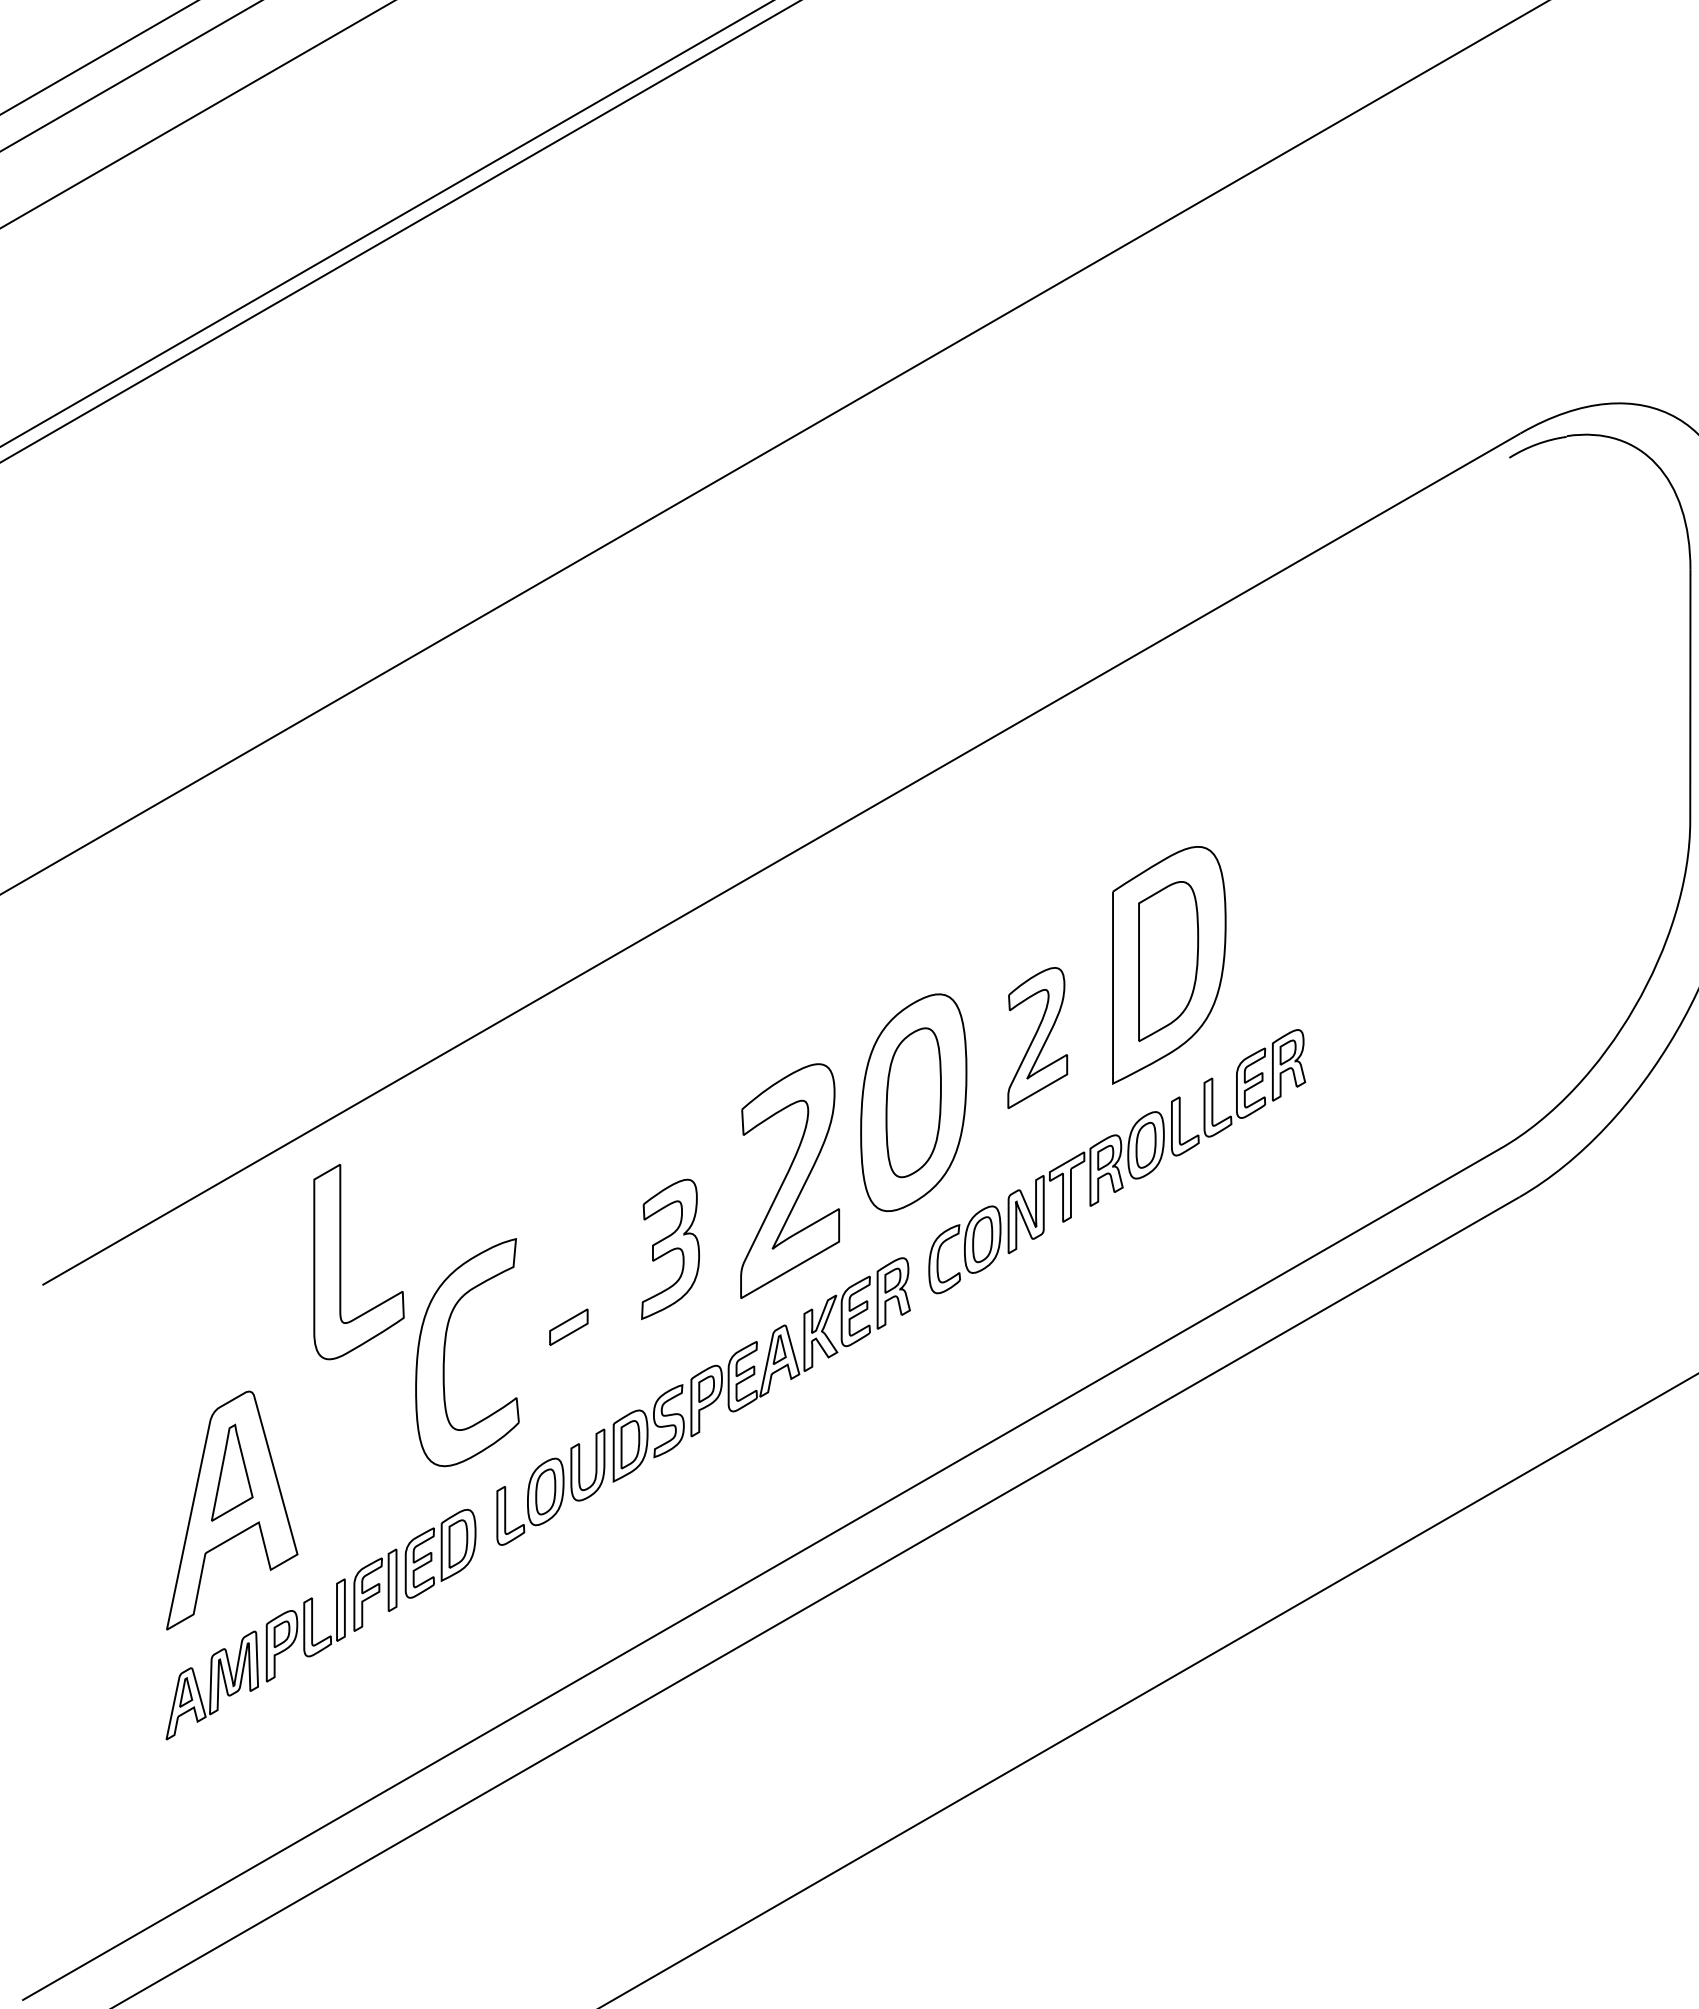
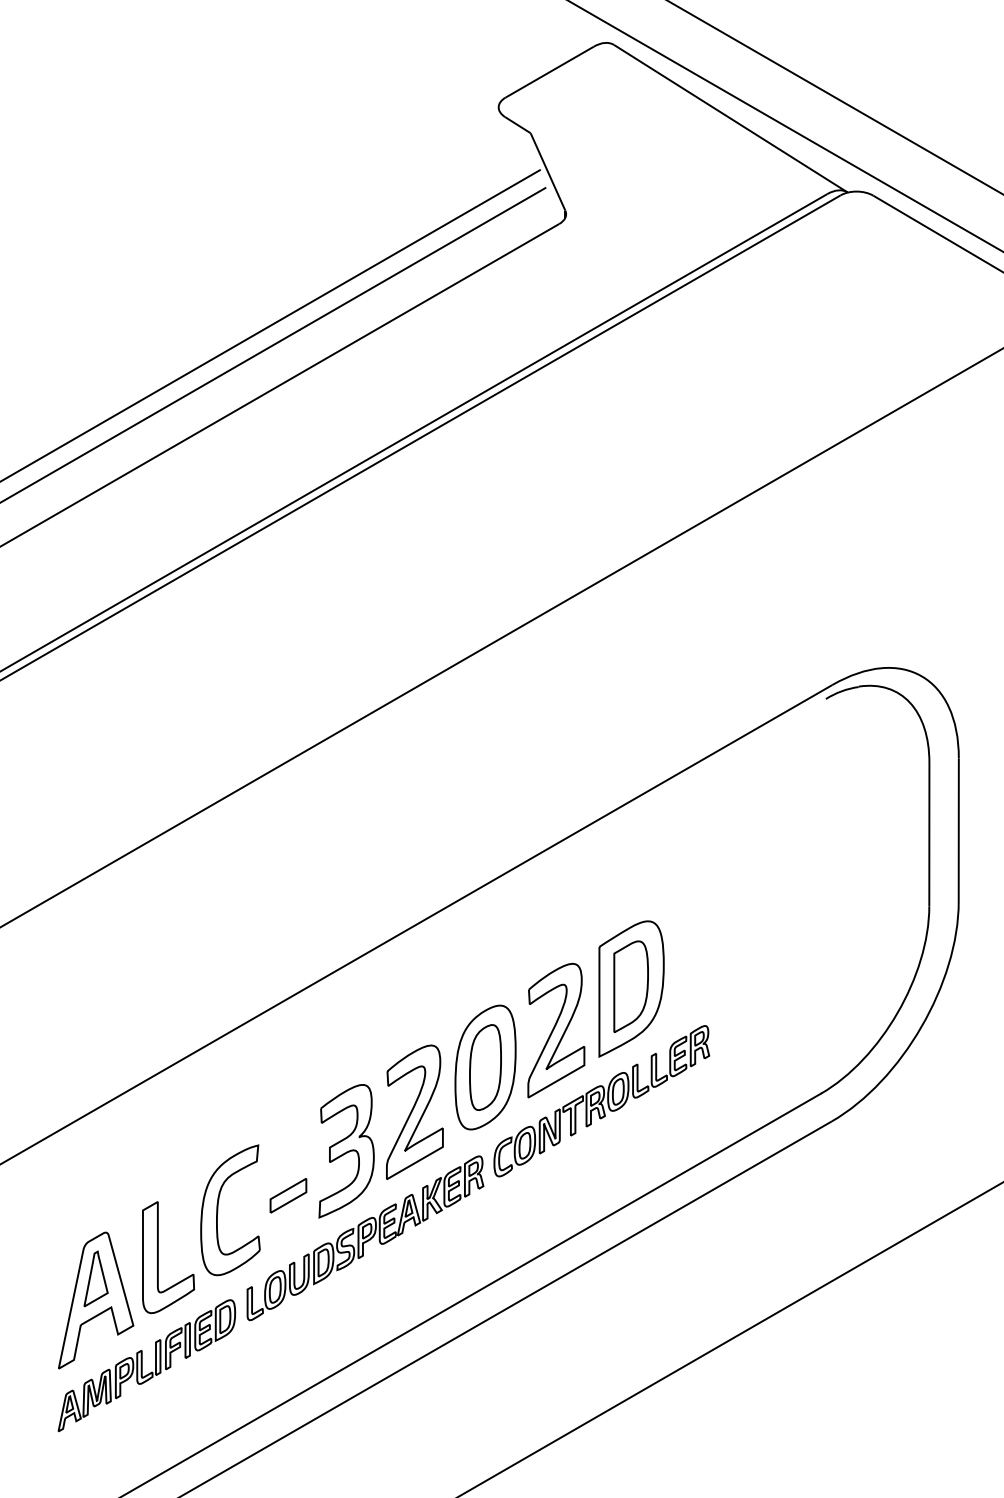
part: (1037, 1037) -> (556, 1030), size x1.67
part: (670, 1249) -> (346, 1151), size x1.67
part: (341, 1261) -> (158, 1257), moved
part: (568, 1326) -> (288, 1195), size x1.67

